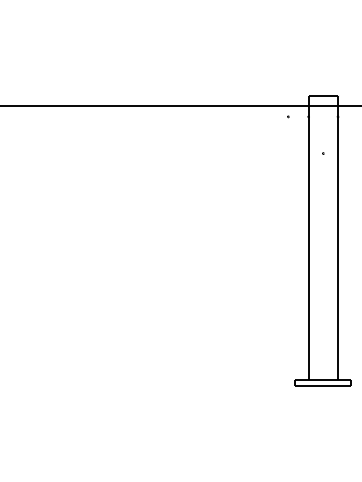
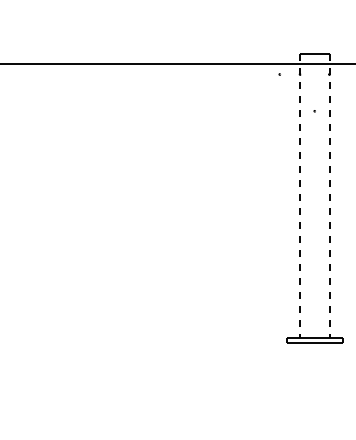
line: (308, 238) -> (299, 196), solid -> dashed
line: (338, 238) -> (329, 196), solid -> dashed

